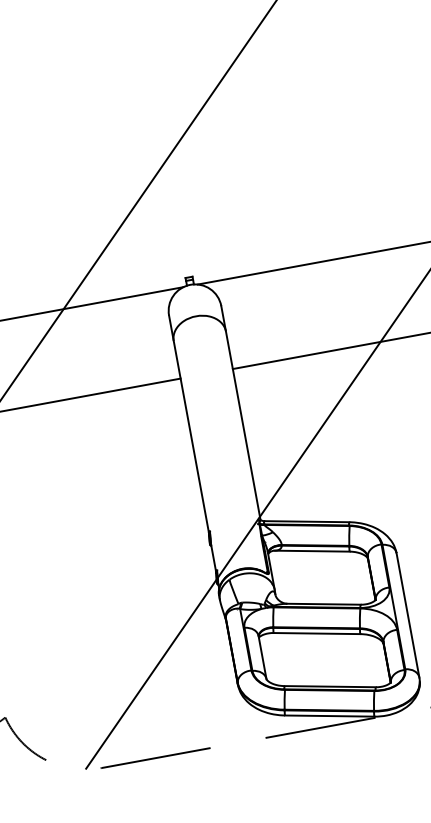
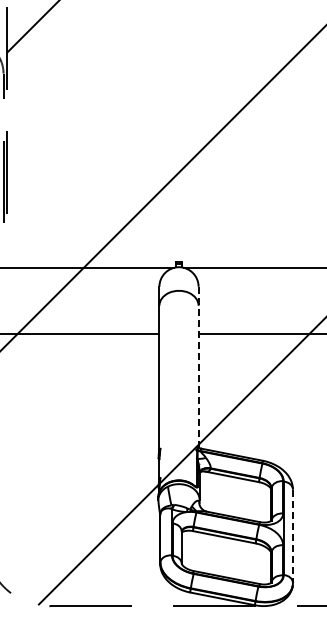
line: (240, 413) -> (198, 367), solid -> dashed
line: (407, 615) -> (292, 536), solid -> dashed

